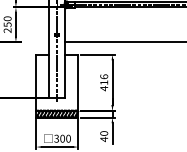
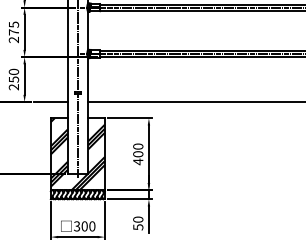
line: (36, 42) -> (50, 102), added
text: (104, 79) -> (138, 150), 416 -> 400
hatch: (57, 82) -> (77, 154), added
text: (104, 139) -> (138, 227), 40 -> 50

